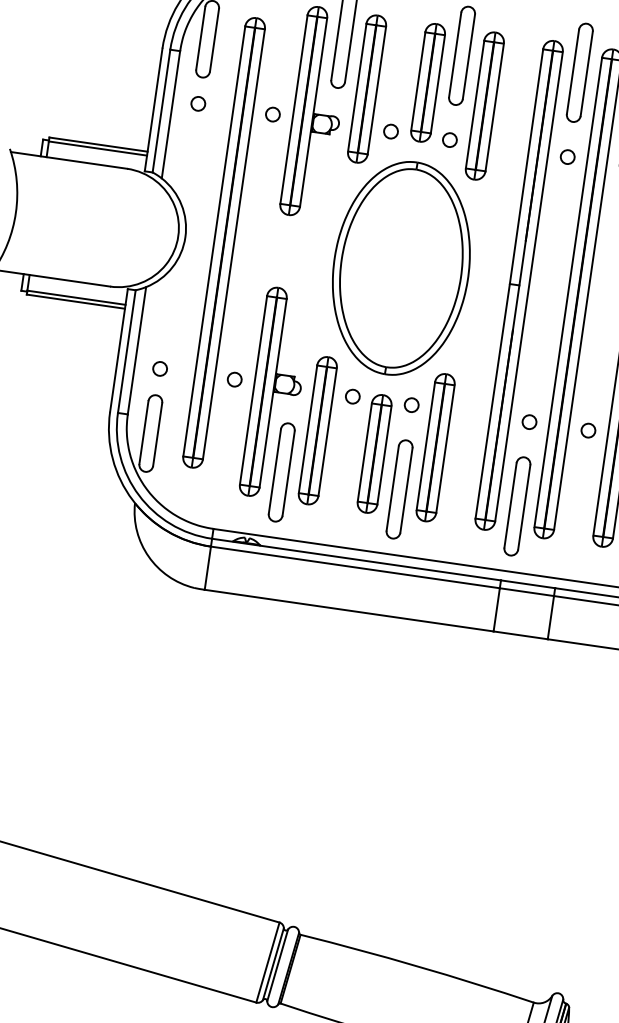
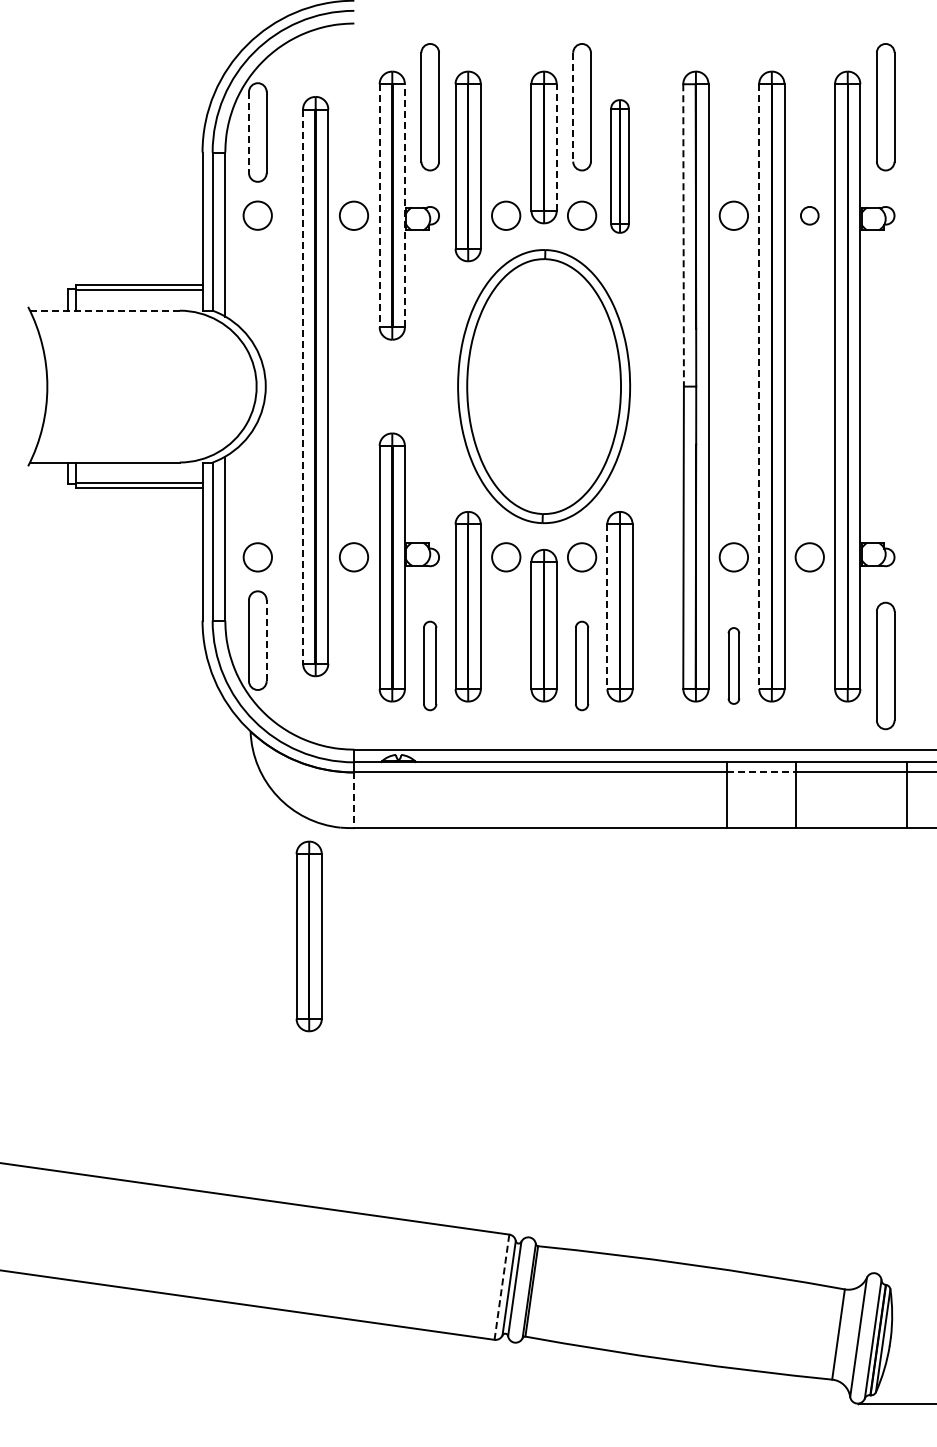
line: (200, 38) -> (248, 133), solid -> dashed
line: (455, 55) -> (573, 107), solid -> dashed
part: (579, 73) -> (733, 107), removed
line: (437, 83) -> (556, 146), solid -> dashed
circle: (198, 103) -> (257, 215), size x1.6
part: (484, 106) -> (619, 166), size x0.7
line: (293, 110) -> (379, 206), solid -> dashed
line: (313, 112) -> (404, 205), solid -> dashed
circle: (272, 114) -> (353, 215), size x1.6
circle: (391, 131) -> (506, 215), size x1.6
circle: (449, 139) -> (581, 215), size x1.6
circle: (567, 156) -> (733, 215), size x1.6
line: (68, 160) -> (104, 310), solid -> dashed
line: (526, 166) -> (683, 235), solid -> dashed
line: (214, 242) -> (303, 387), solid -> dashed
line: (568, 293) -> (759, 387), solid -> dashed
circle: (159, 368) -> (257, 557), size x1.6
circle: (234, 379) -> (353, 557), size x1.6
circle: (352, 396) -> (505, 557), size x1.6
circle: (411, 405) -> (581, 557), size x1.6
circle: (529, 422) -> (733, 557), size x1.6
circle: (588, 430) -> (809, 557), size x1.6
line: (157, 434) -> (266, 640), solid -> dashed
line: (425, 446) -> (607, 607), solid -> dashed
part: (281, 472) -> (429, 665), size x0.7
part: (399, 489) -> (581, 665), size x0.7
part: (517, 506) -> (733, 665), size x0.6
line: (207, 568) -> (354, 800), solid -> dashed
line: (526, 592) -> (761, 772), solid -> dashed
part: (157, 668) -> (308, 936), added
line: (268, 962) -> (502, 1286), solid -> dashed

